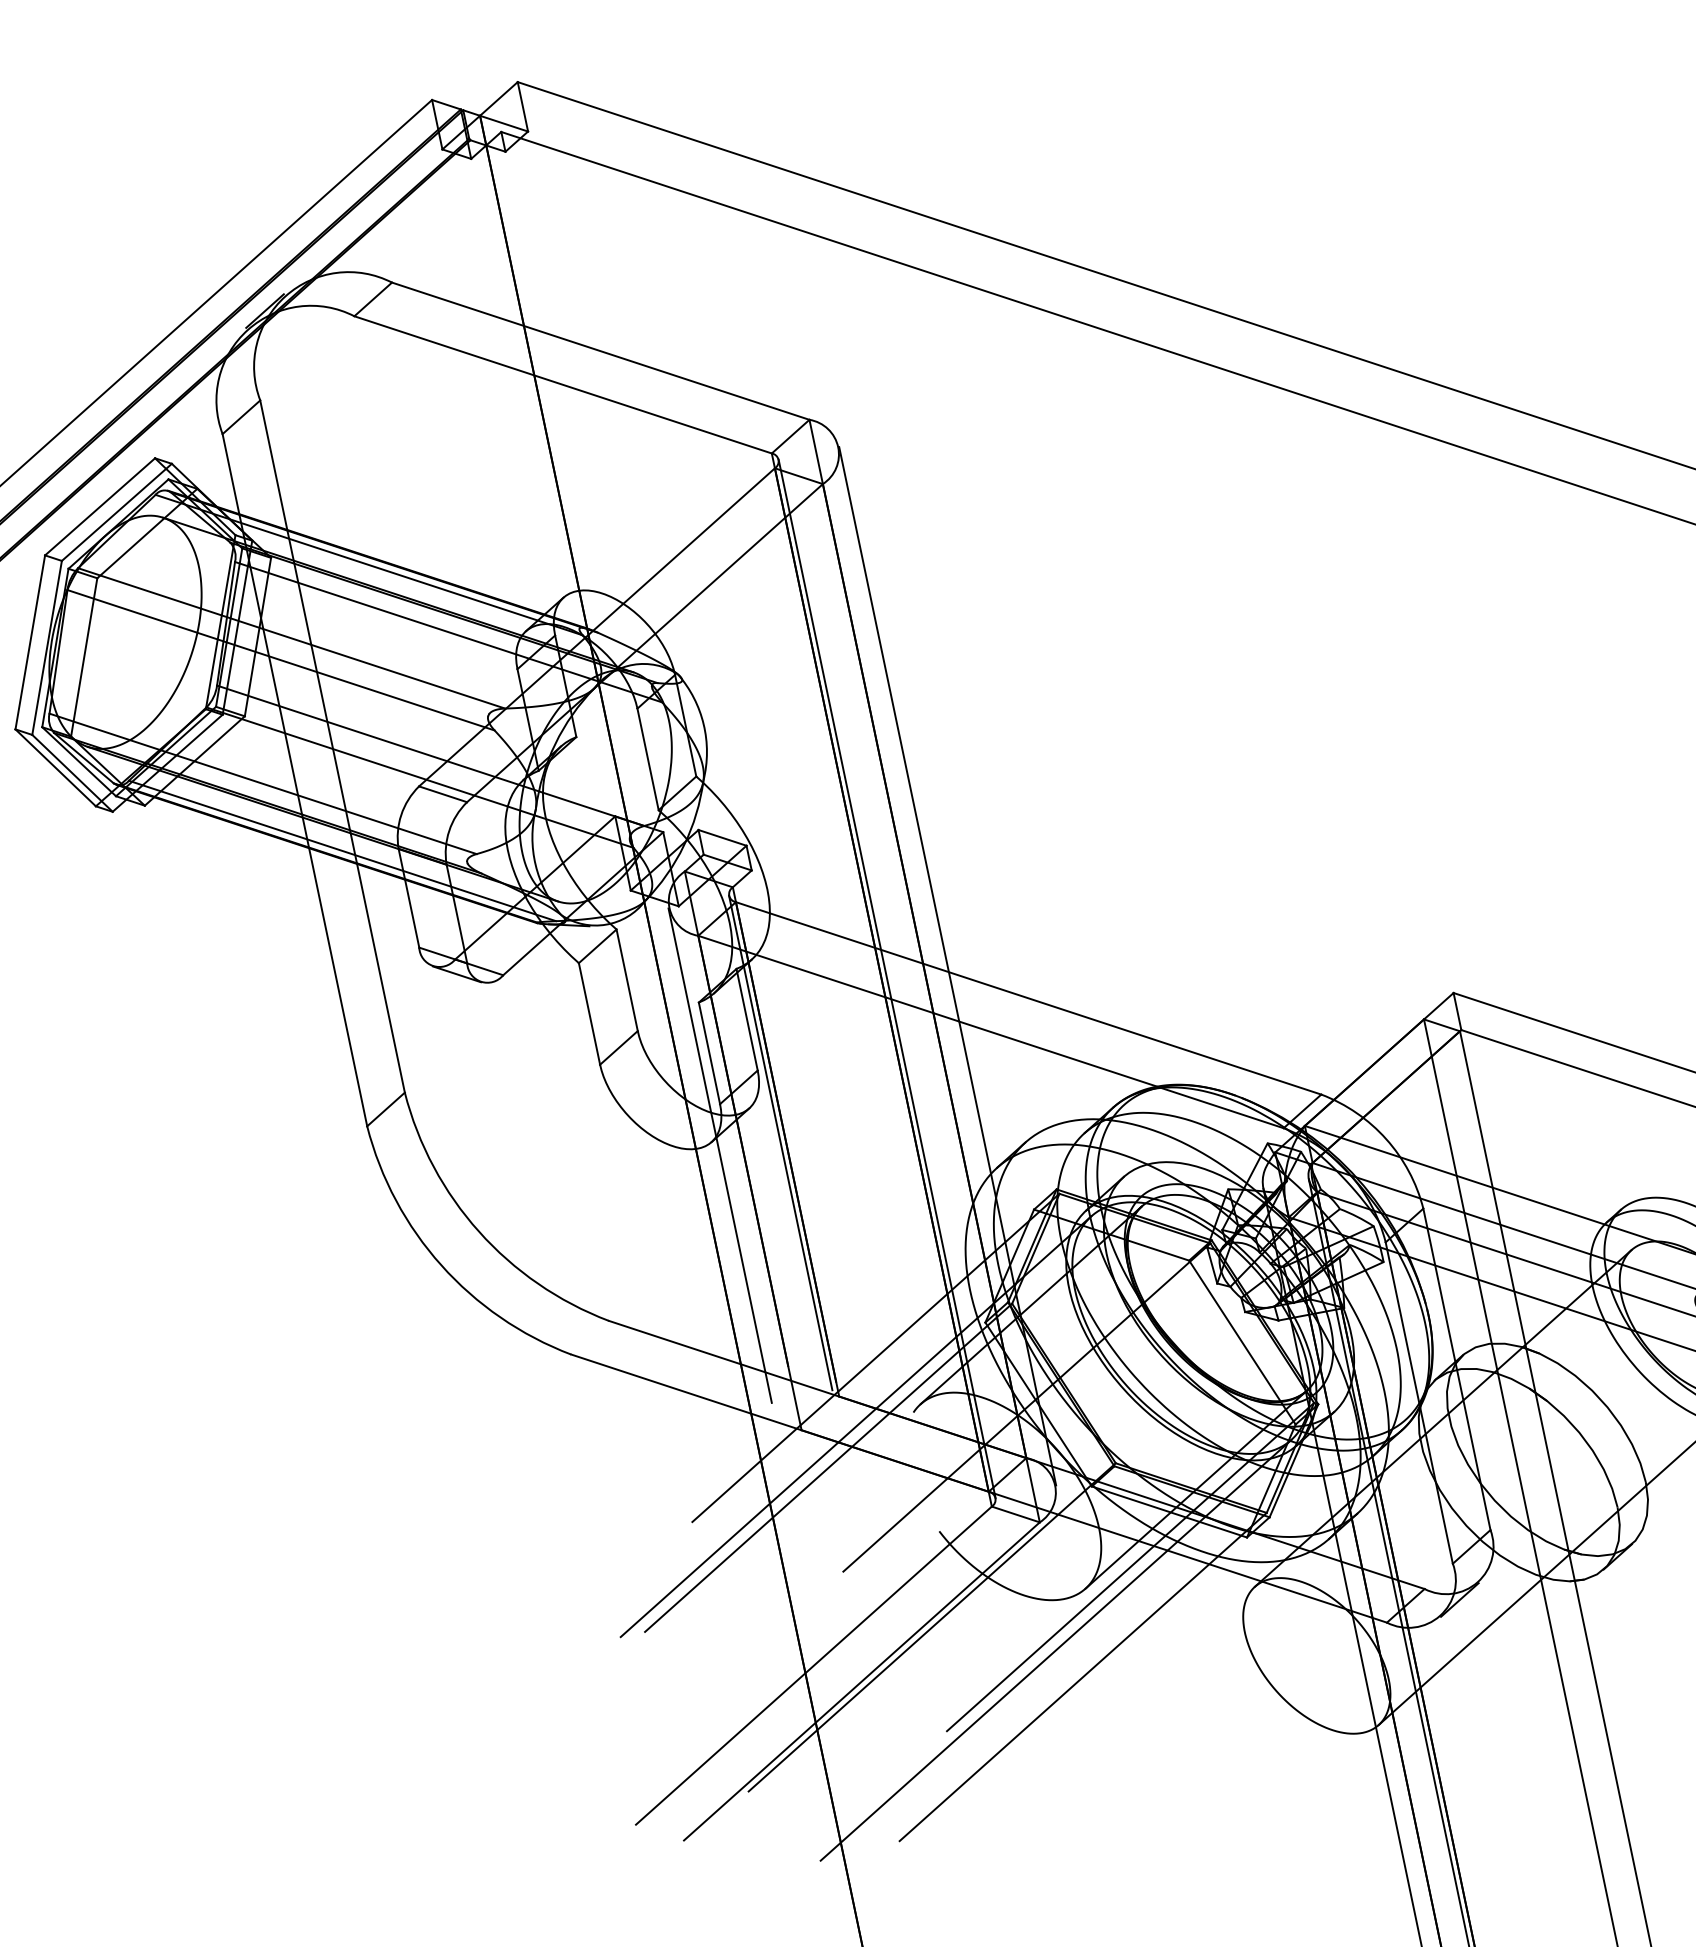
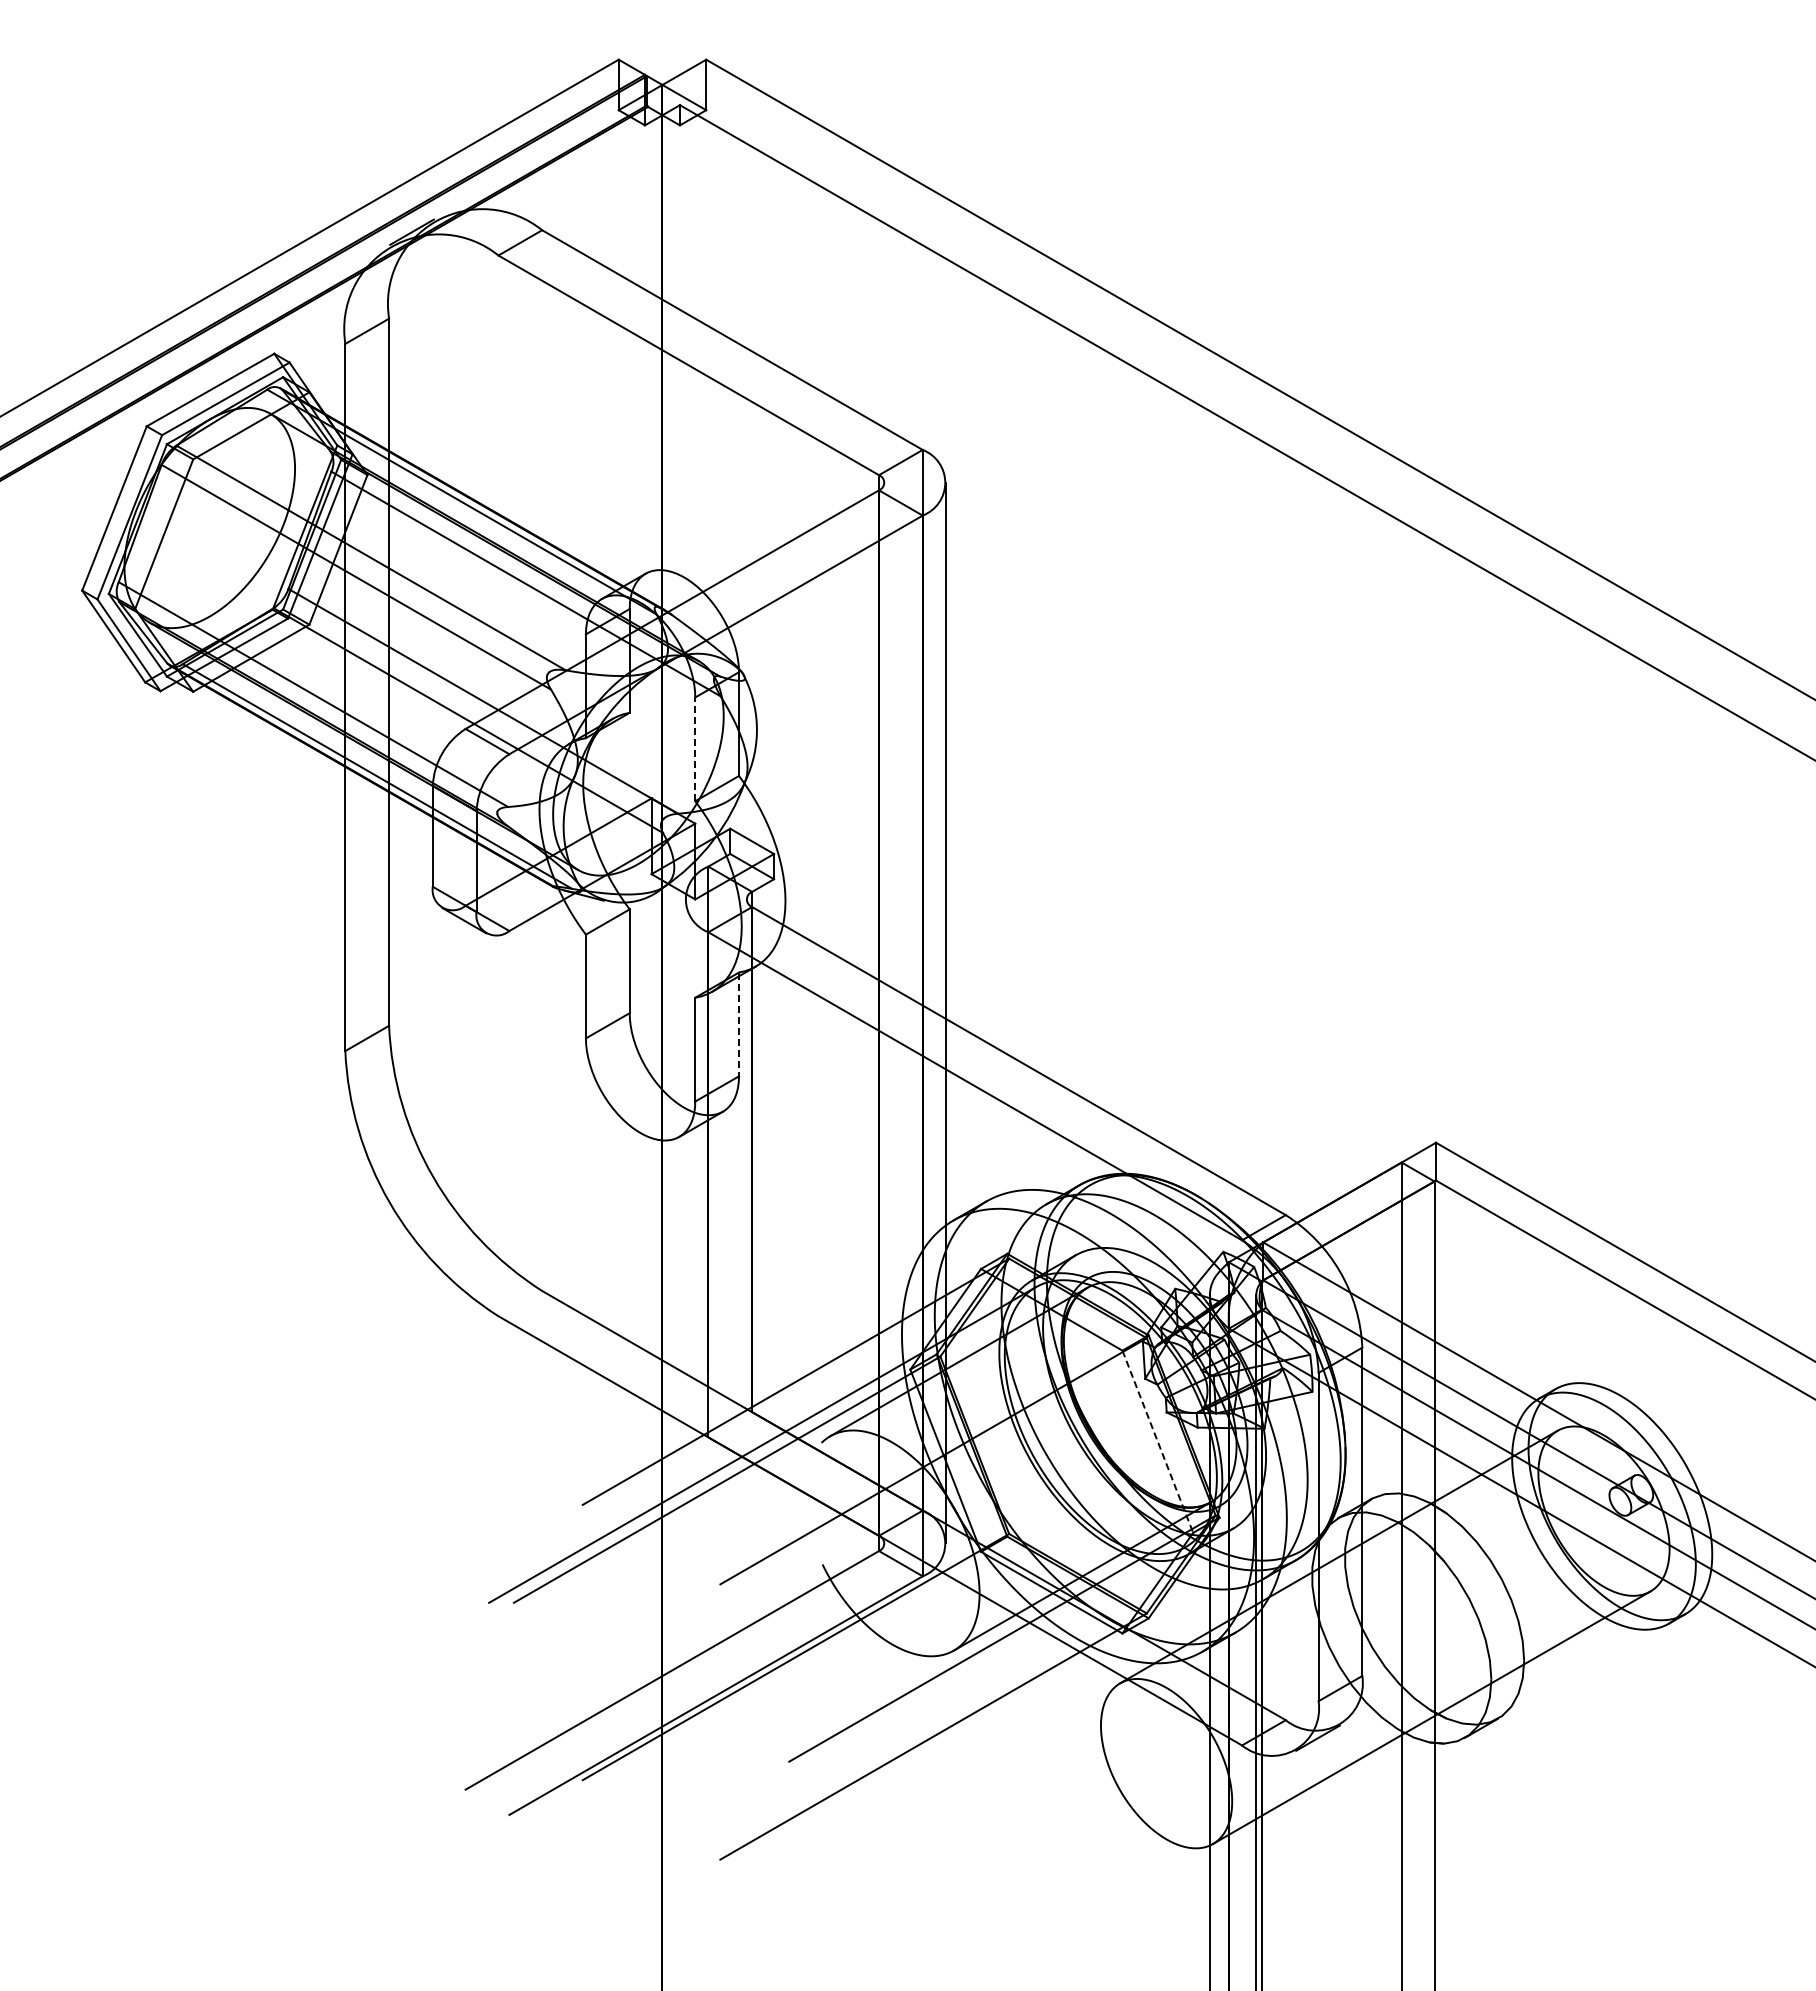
line: (648, 759) -> (695, 749), solid -> dashed
line: (887, 978) -> (884, 1012), removed
line: (747, 1019) -> (739, 1024), solid -> dashed
line: (780, 1142) -> (746, 1151), removed
line: (719, 1155) -> (684, 1151), removed
line: (1242, 1342) -> (1157, 1441), solid -> dashed
line: (1055, 1649) -> (912, 1704), removed

